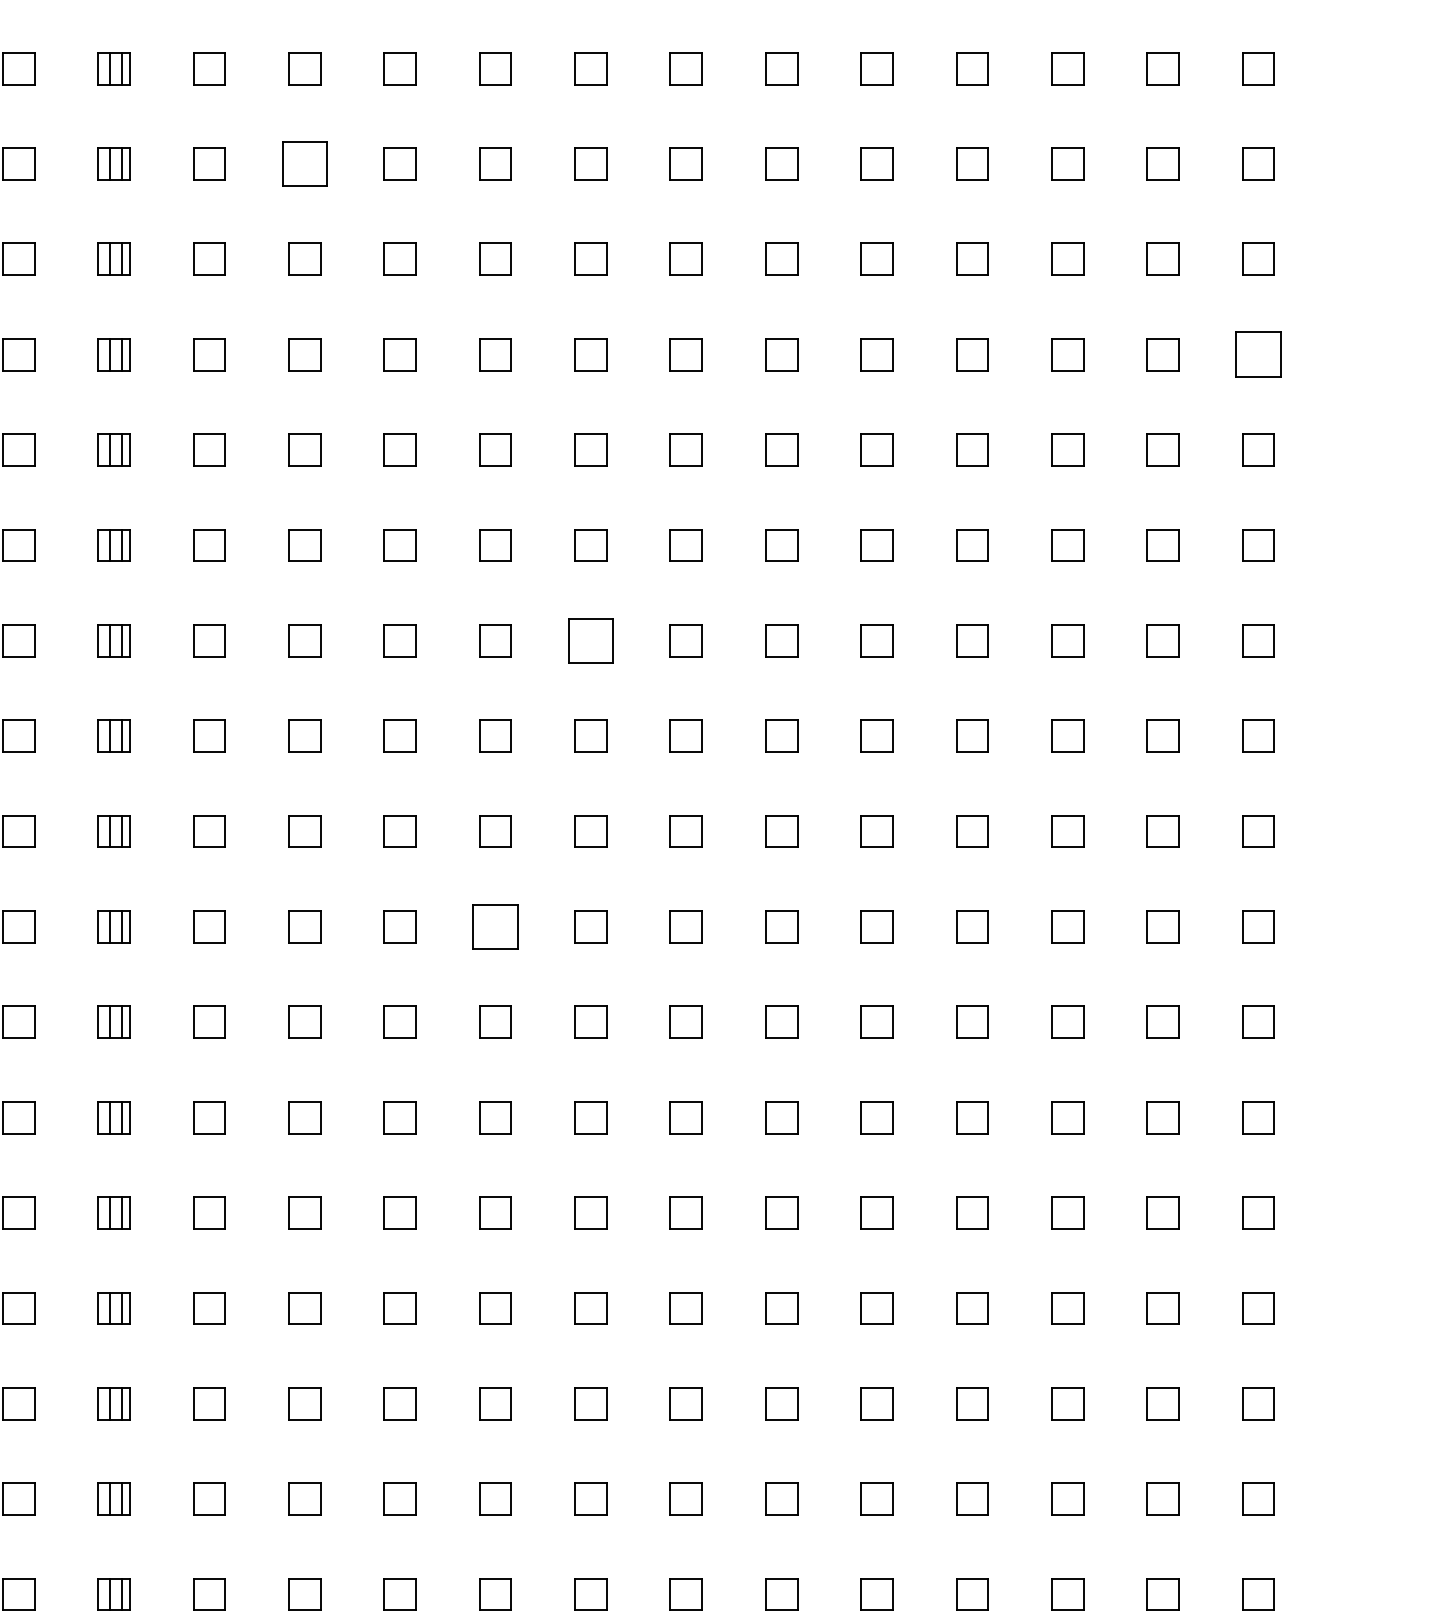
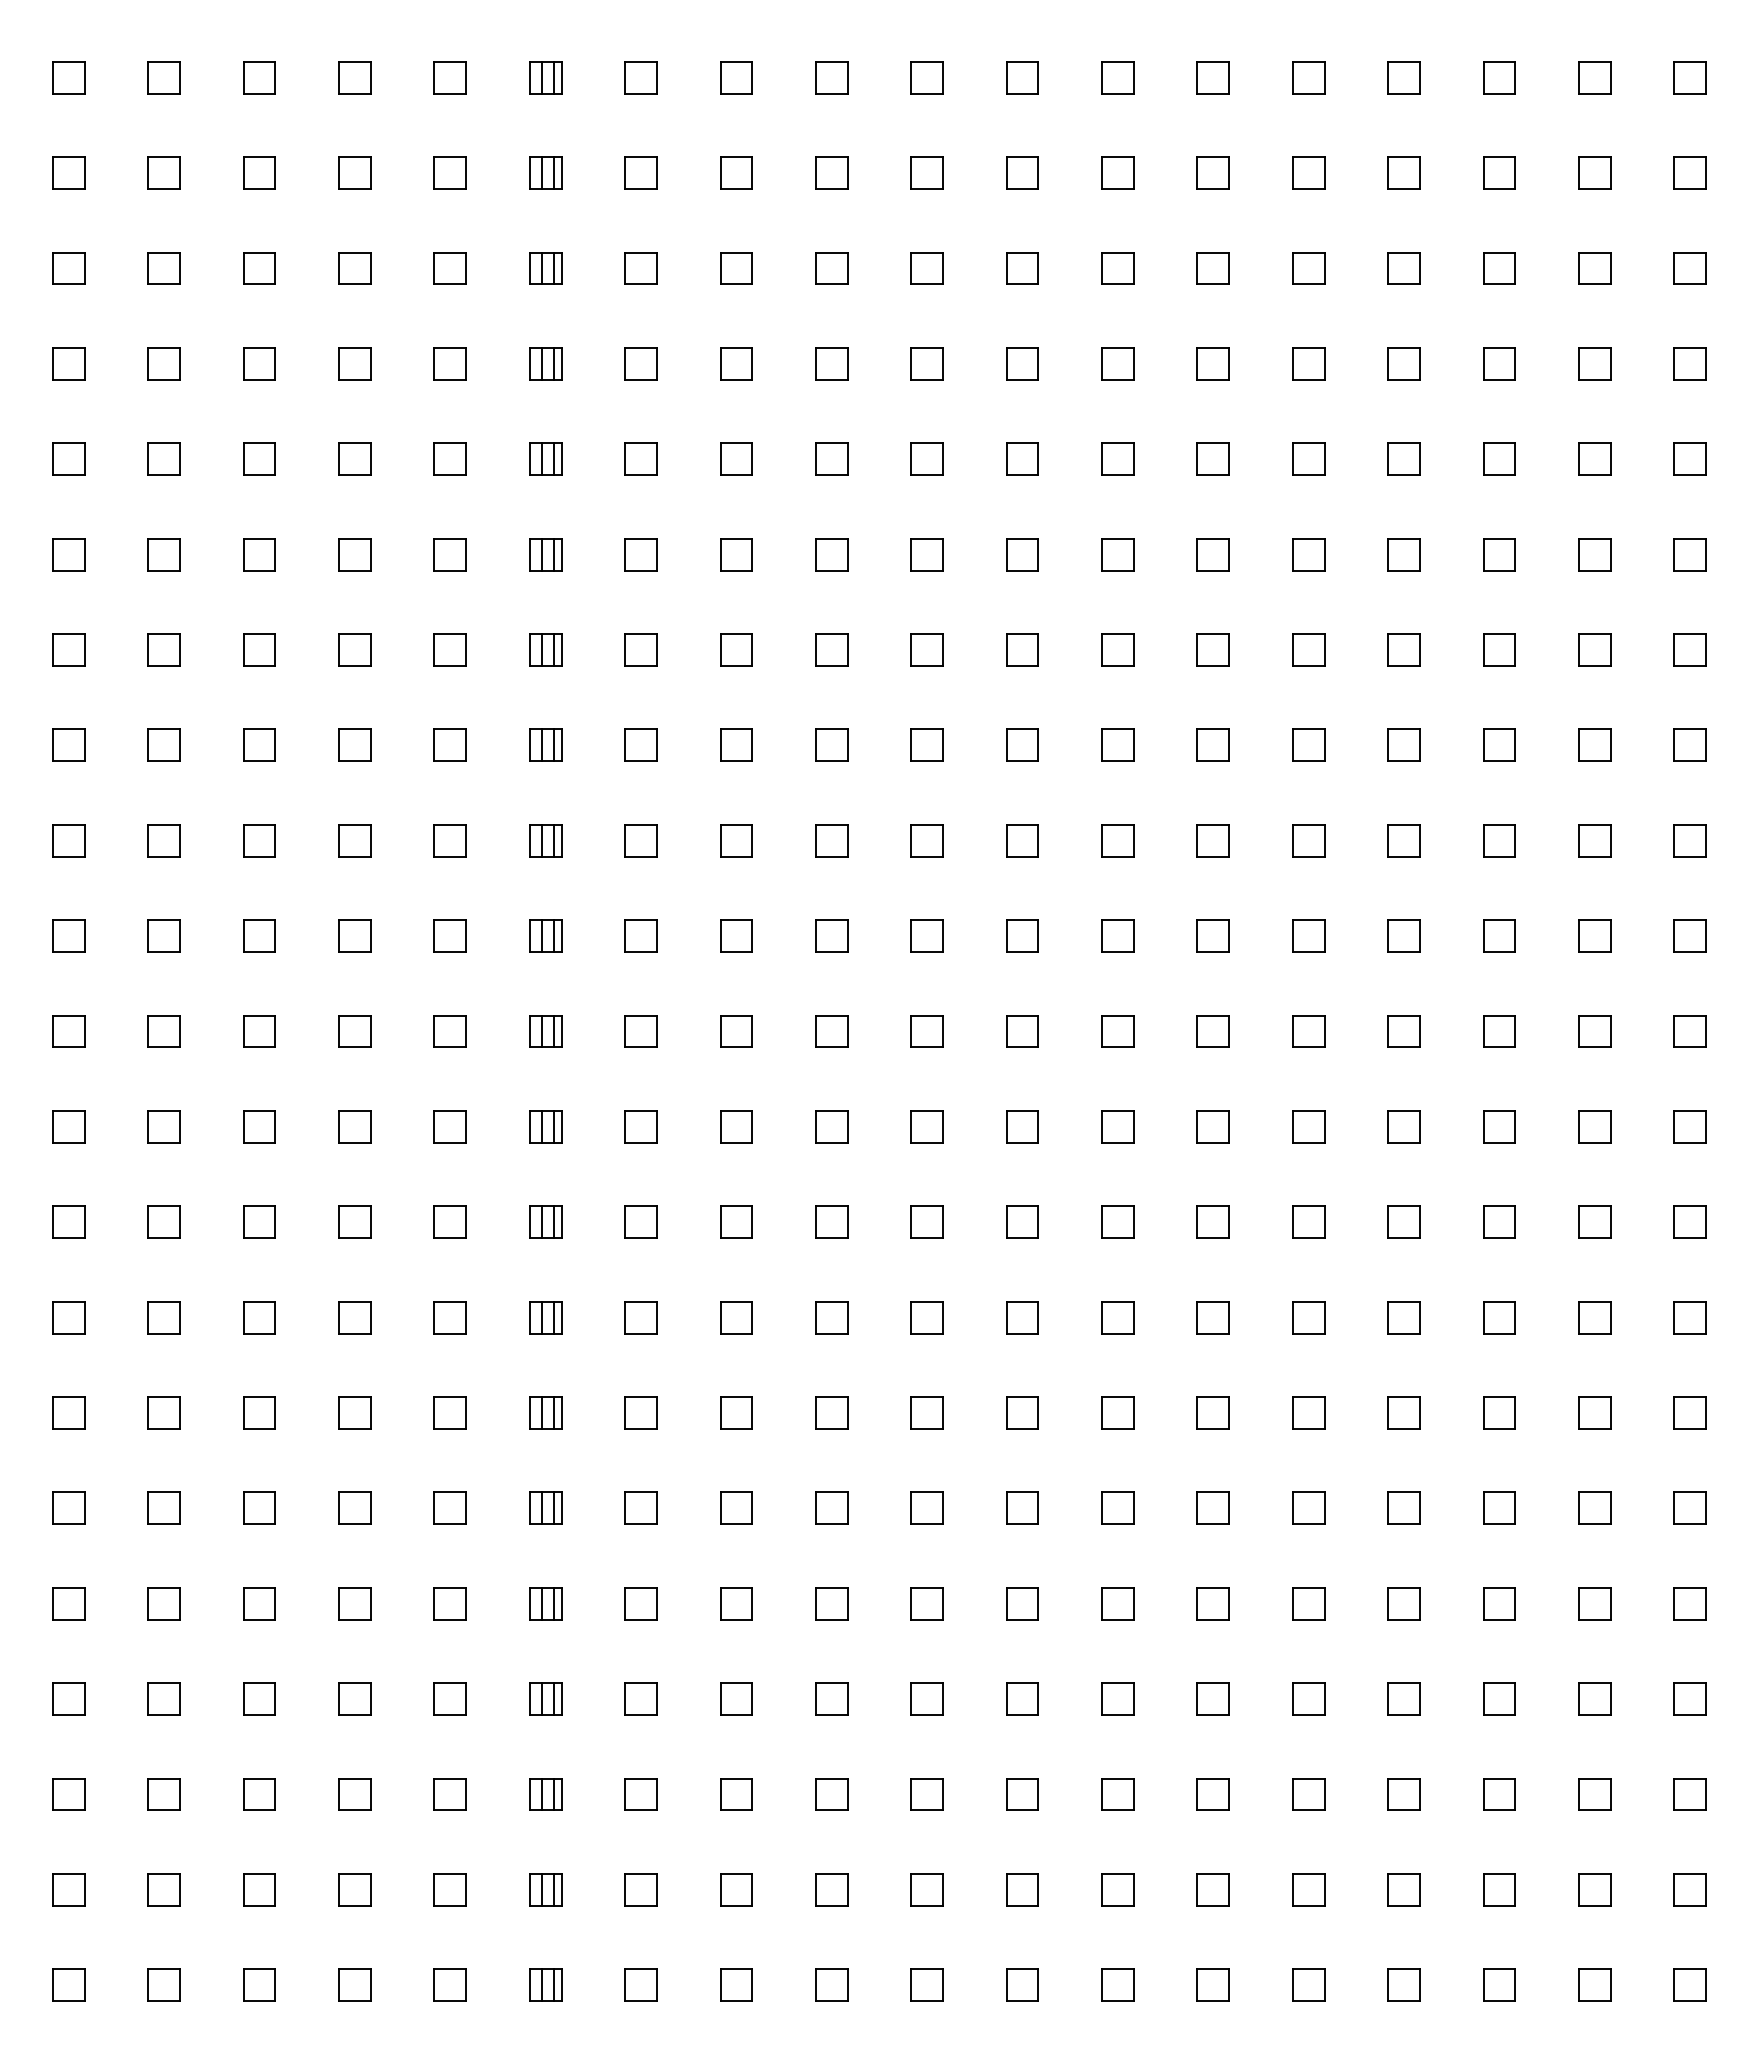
part: (304, 163) -> (736, 172), size x0.71
part: (1257, 354) -> (1689, 363), size x0.71
part: (590, 640) -> (1022, 649), size x0.71
part: (494, 926) -> (926, 935), size x0.71

